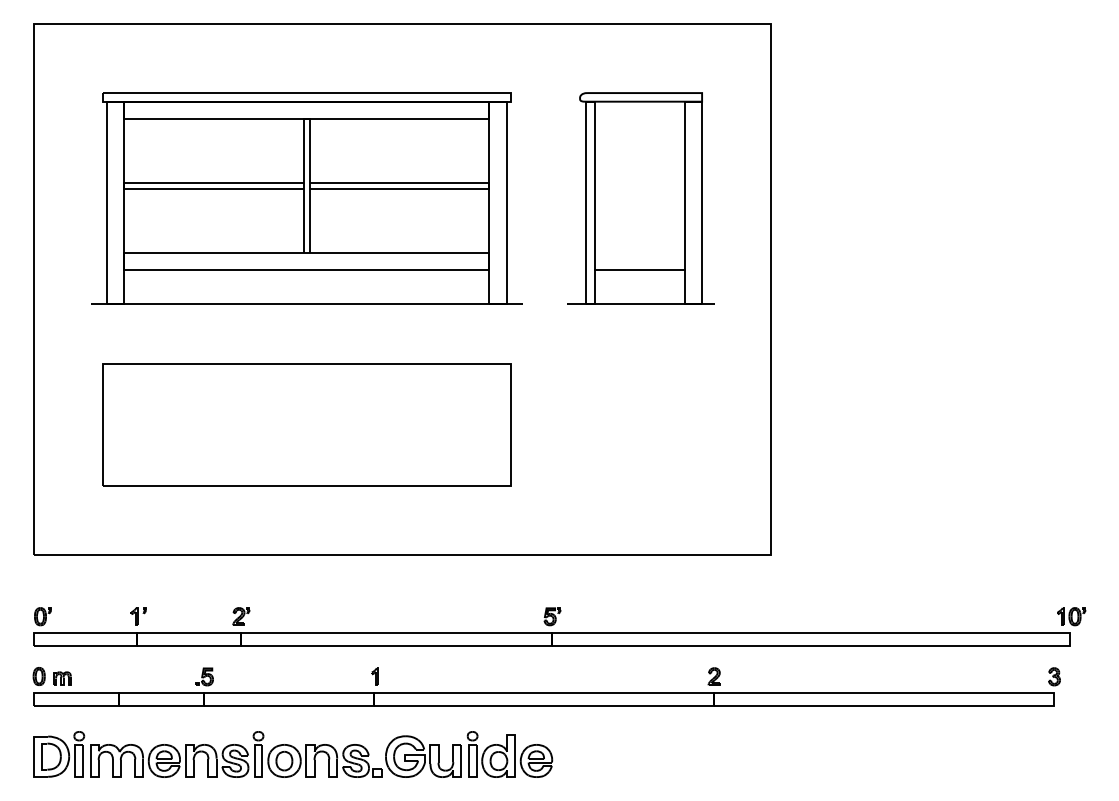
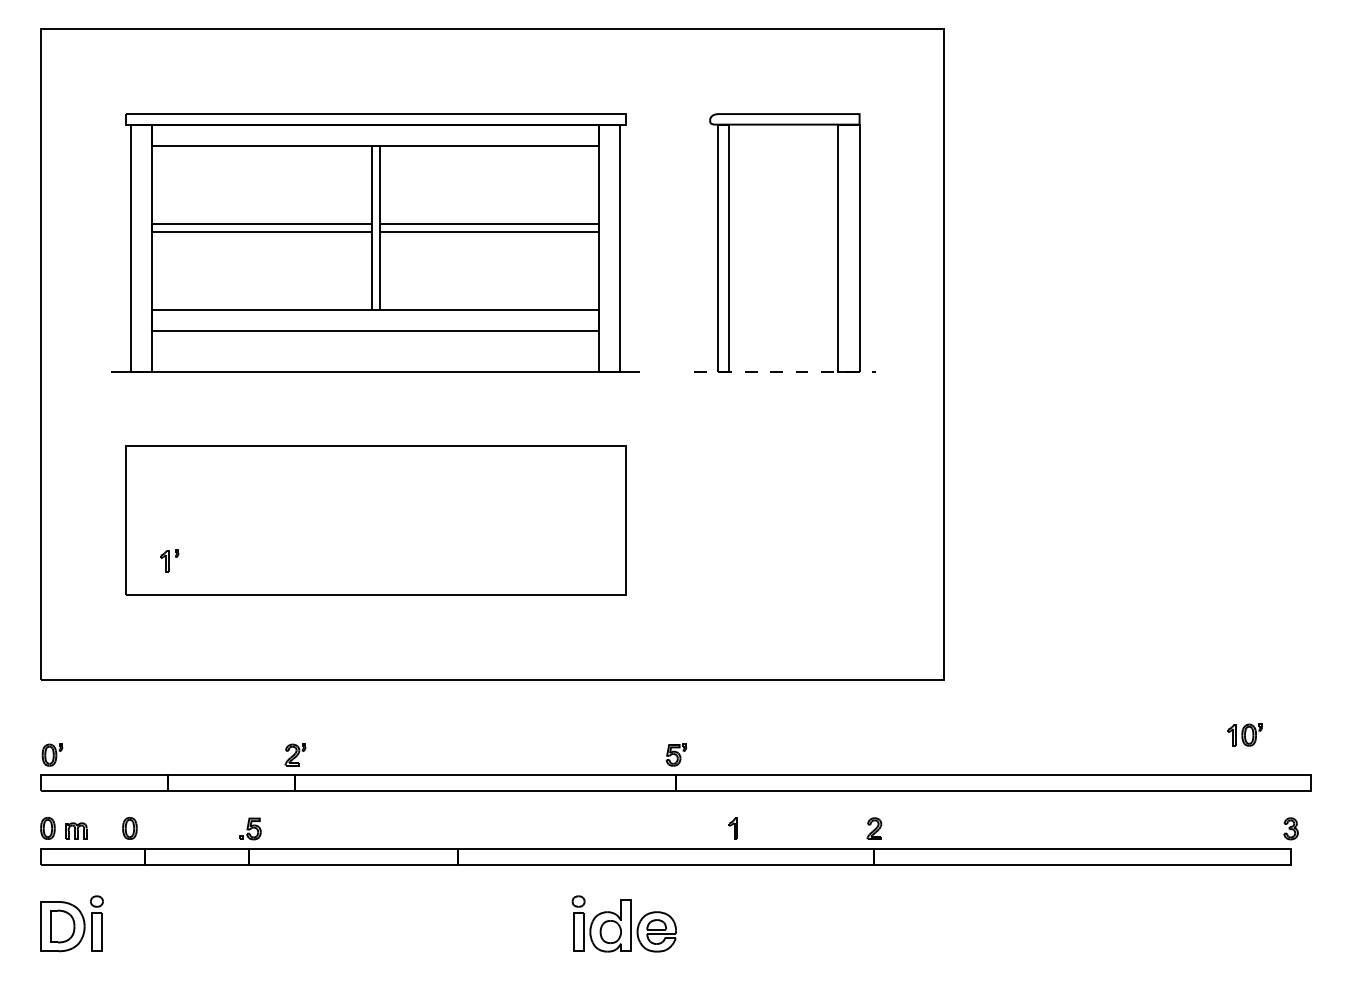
line: (639, 269) -> (783, 330), removed
line: (640, 303) -> (784, 371), solid -> dashed
part: (138, 616) -> (169, 560), moved
part: (1071, 616) -> (1244, 734), moved
part: (105, 676) -> (129, 828), added
part: (374, 676) -> (732, 828), moved
part: (275, 754) -> (337, 923), removed

